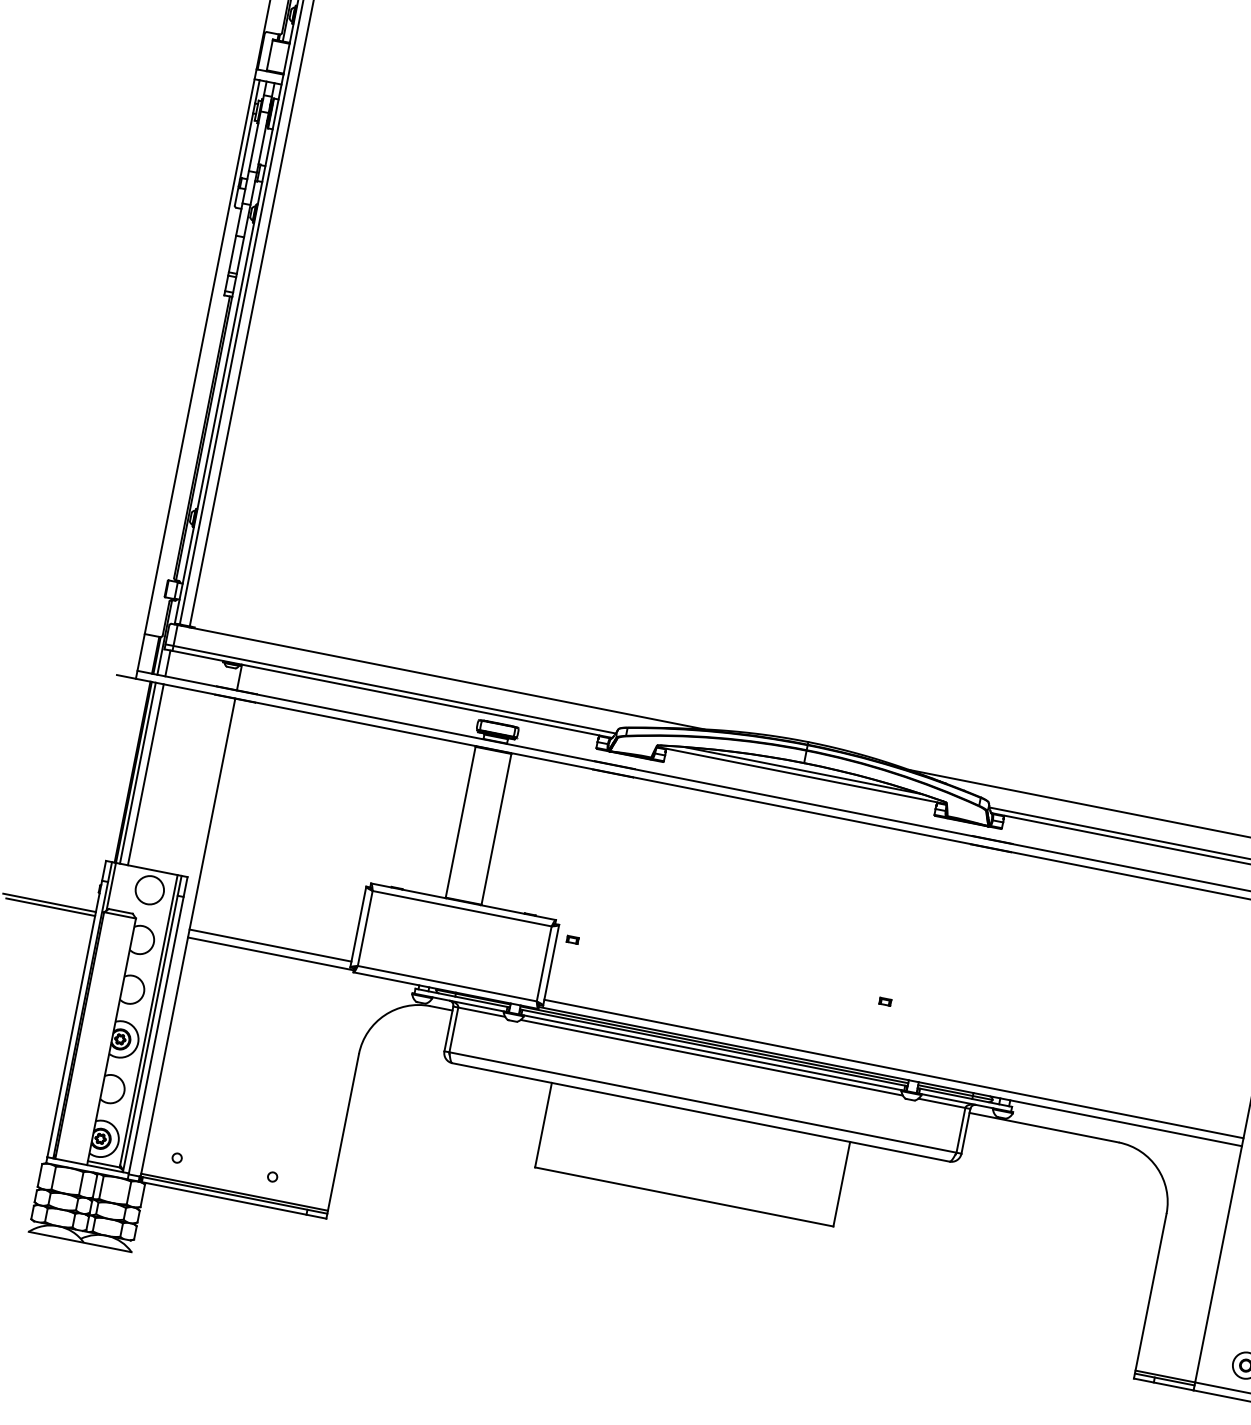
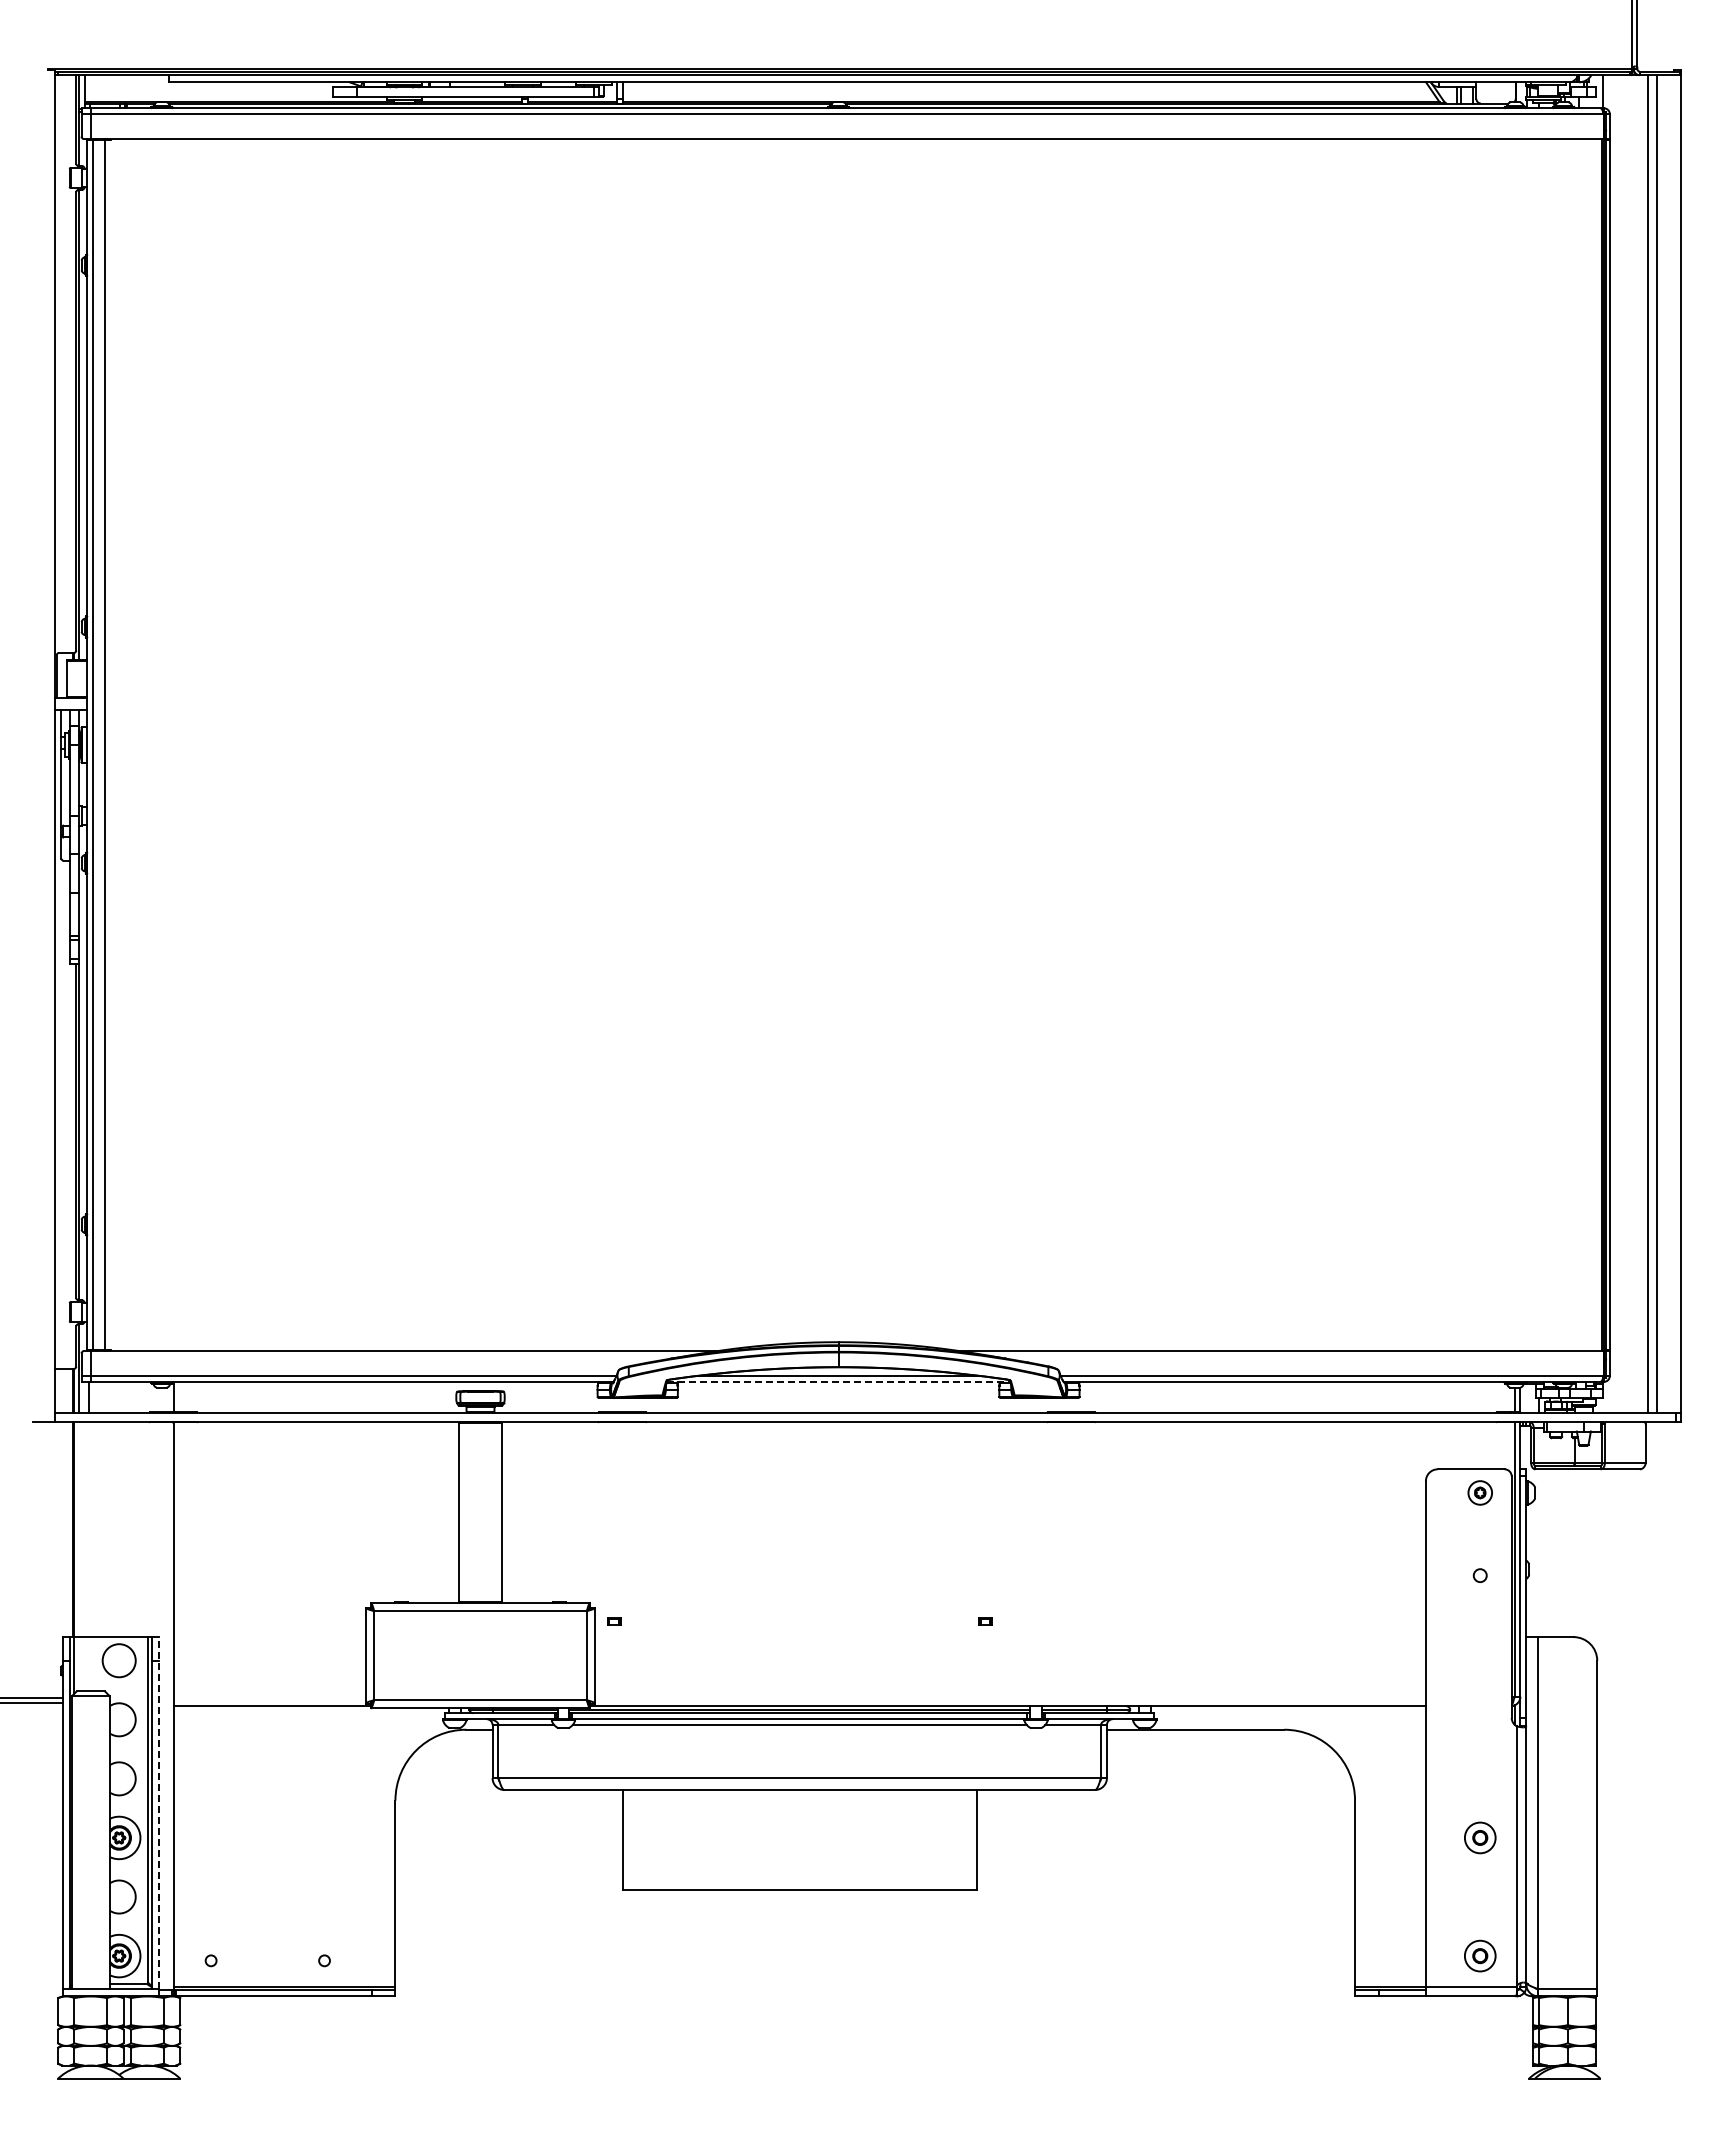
line: (138, 773) -> (79, 1529), removed
line: (145, 774) -> (88, 1529), removed
line: (801, 775) -> (838, 1381), solid -> dashed
line: (270, 945) -> (269, 1696), removed
line: (158, 1024) -> (159, 1812), solid -> dashed
line: (893, 1068) -> (1010, 1696), removed

